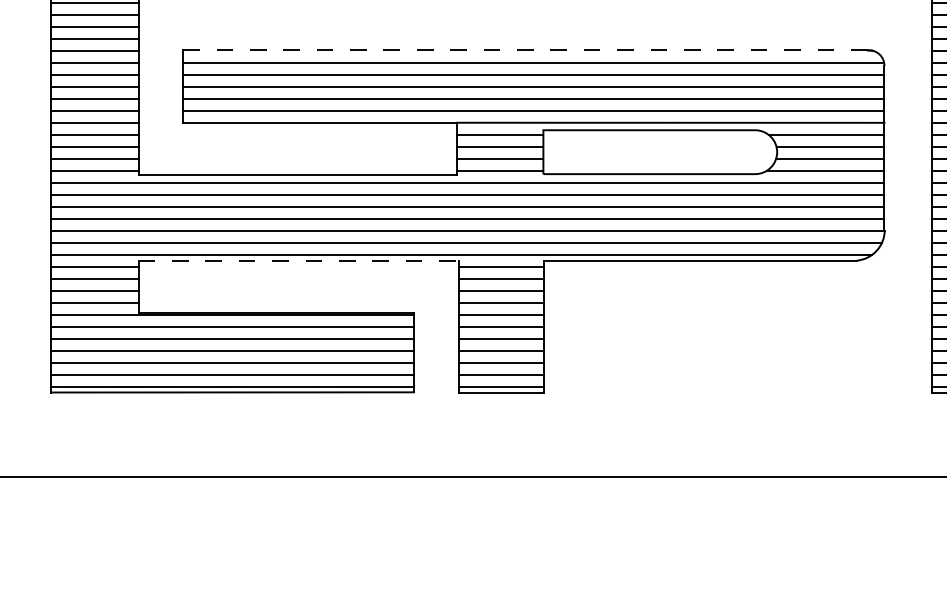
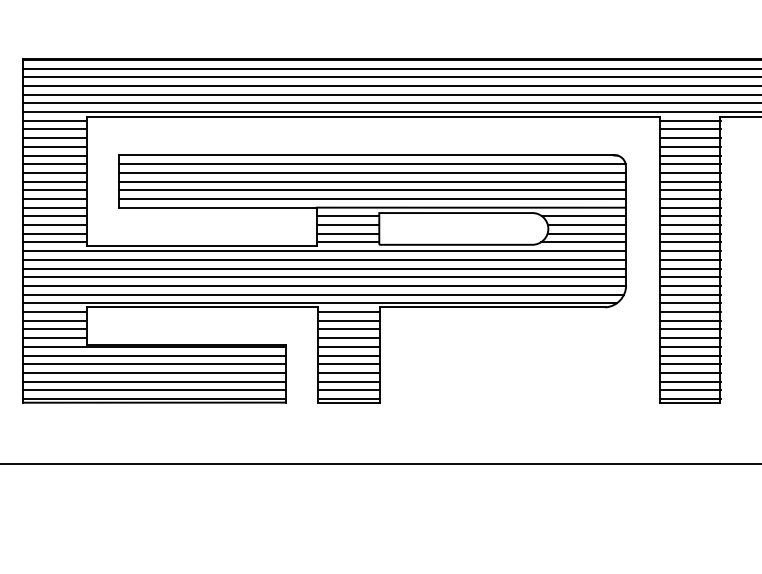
line: (524, 50) -> (365, 155), dashed -> solid
line: (298, 260) -> (202, 307), dashed -> solid

